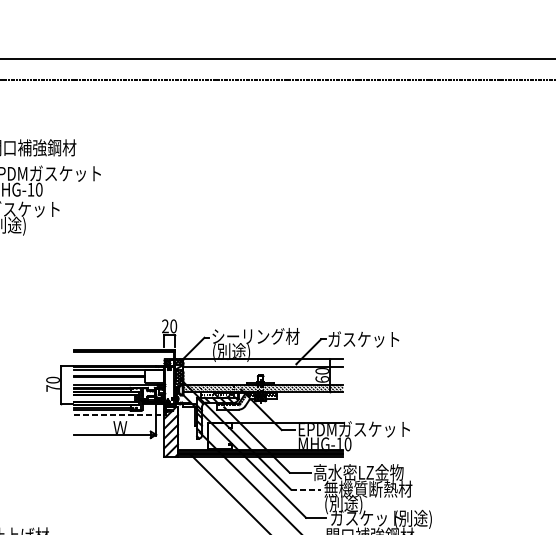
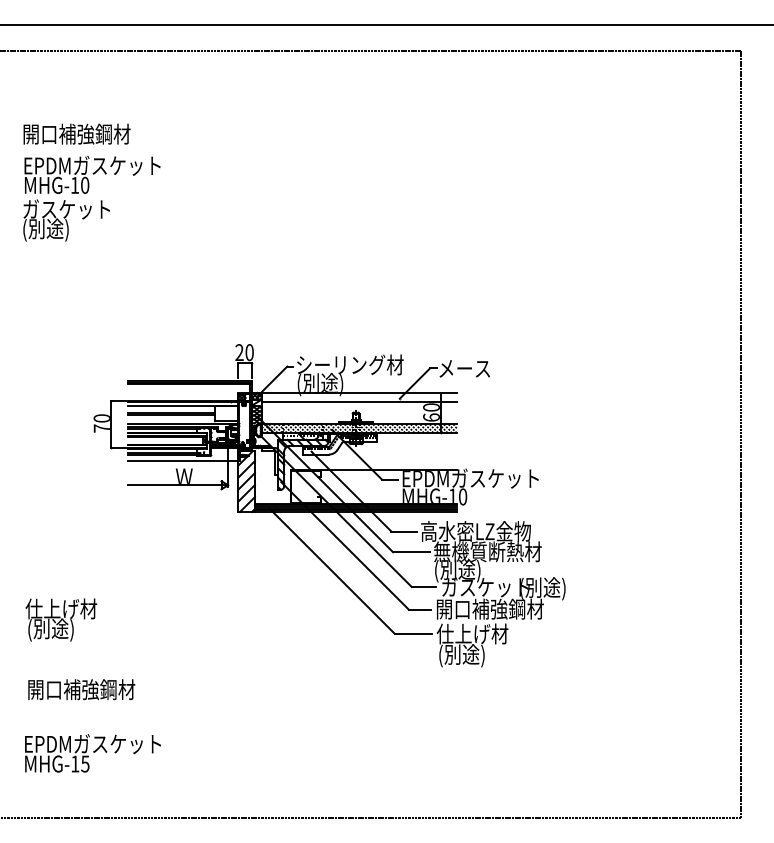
text: (364, 339) -> (482, 368), ガスケット -> メース
line: (119, 415) -> (183, 461), dashed -> solid
line: (305, 489) -> (411, 552), dashed -> solid

